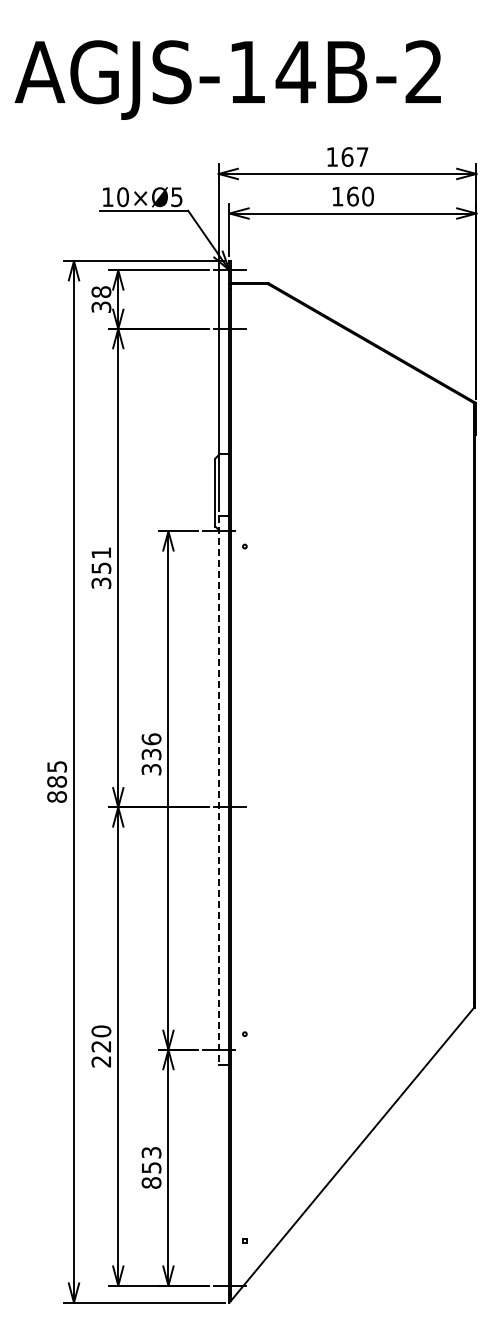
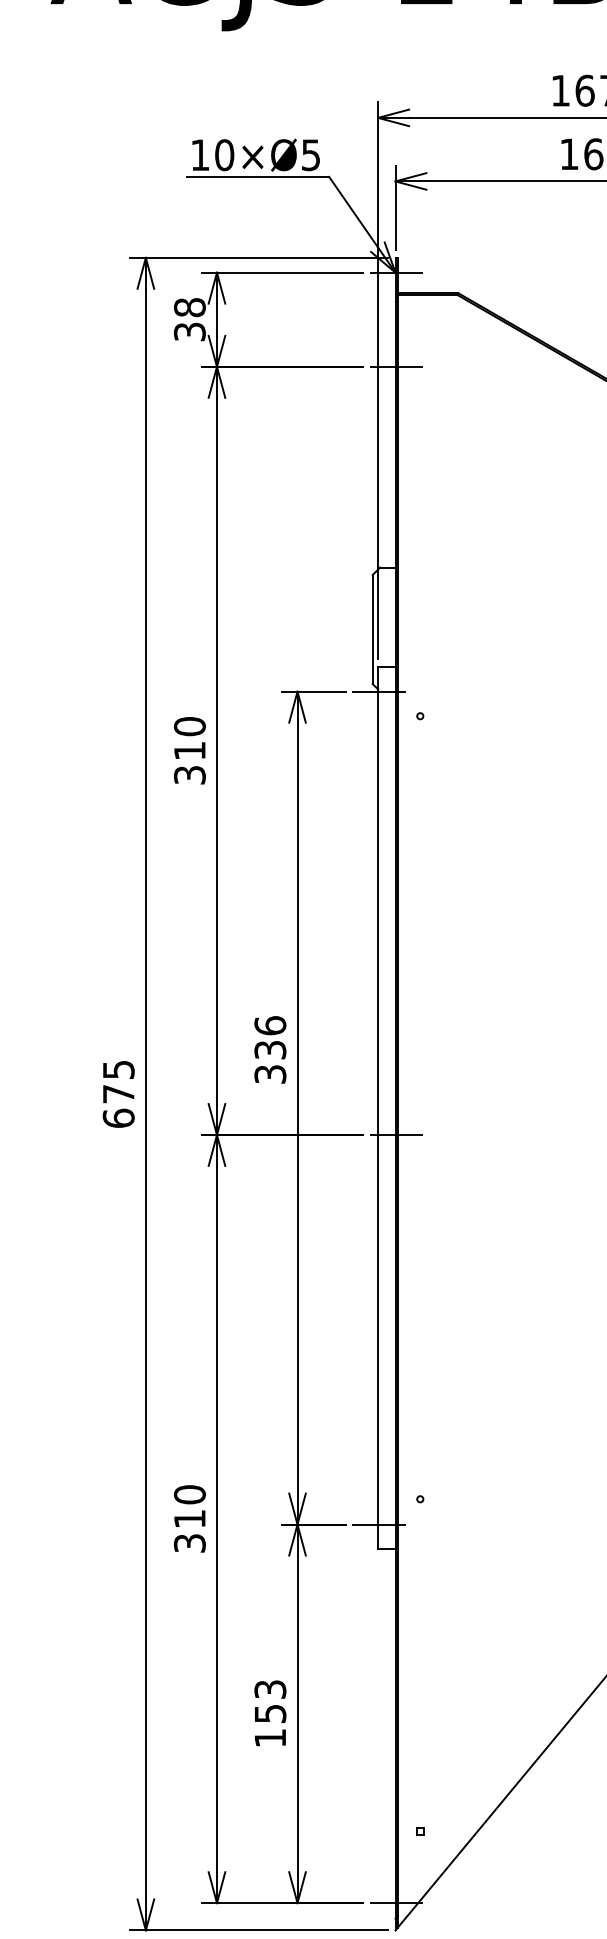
text: (101, 560) -> (190, 738), 351 -> 310
text: (57, 789) -> (119, 1106), 885 -> 675
line: (218, 790) -> (377, 1107), dashed -> solid
text: (101, 1054) -> (190, 1531), 220 -> 310
text: (151, 1182) -> (270, 1737), 853 -> 153

